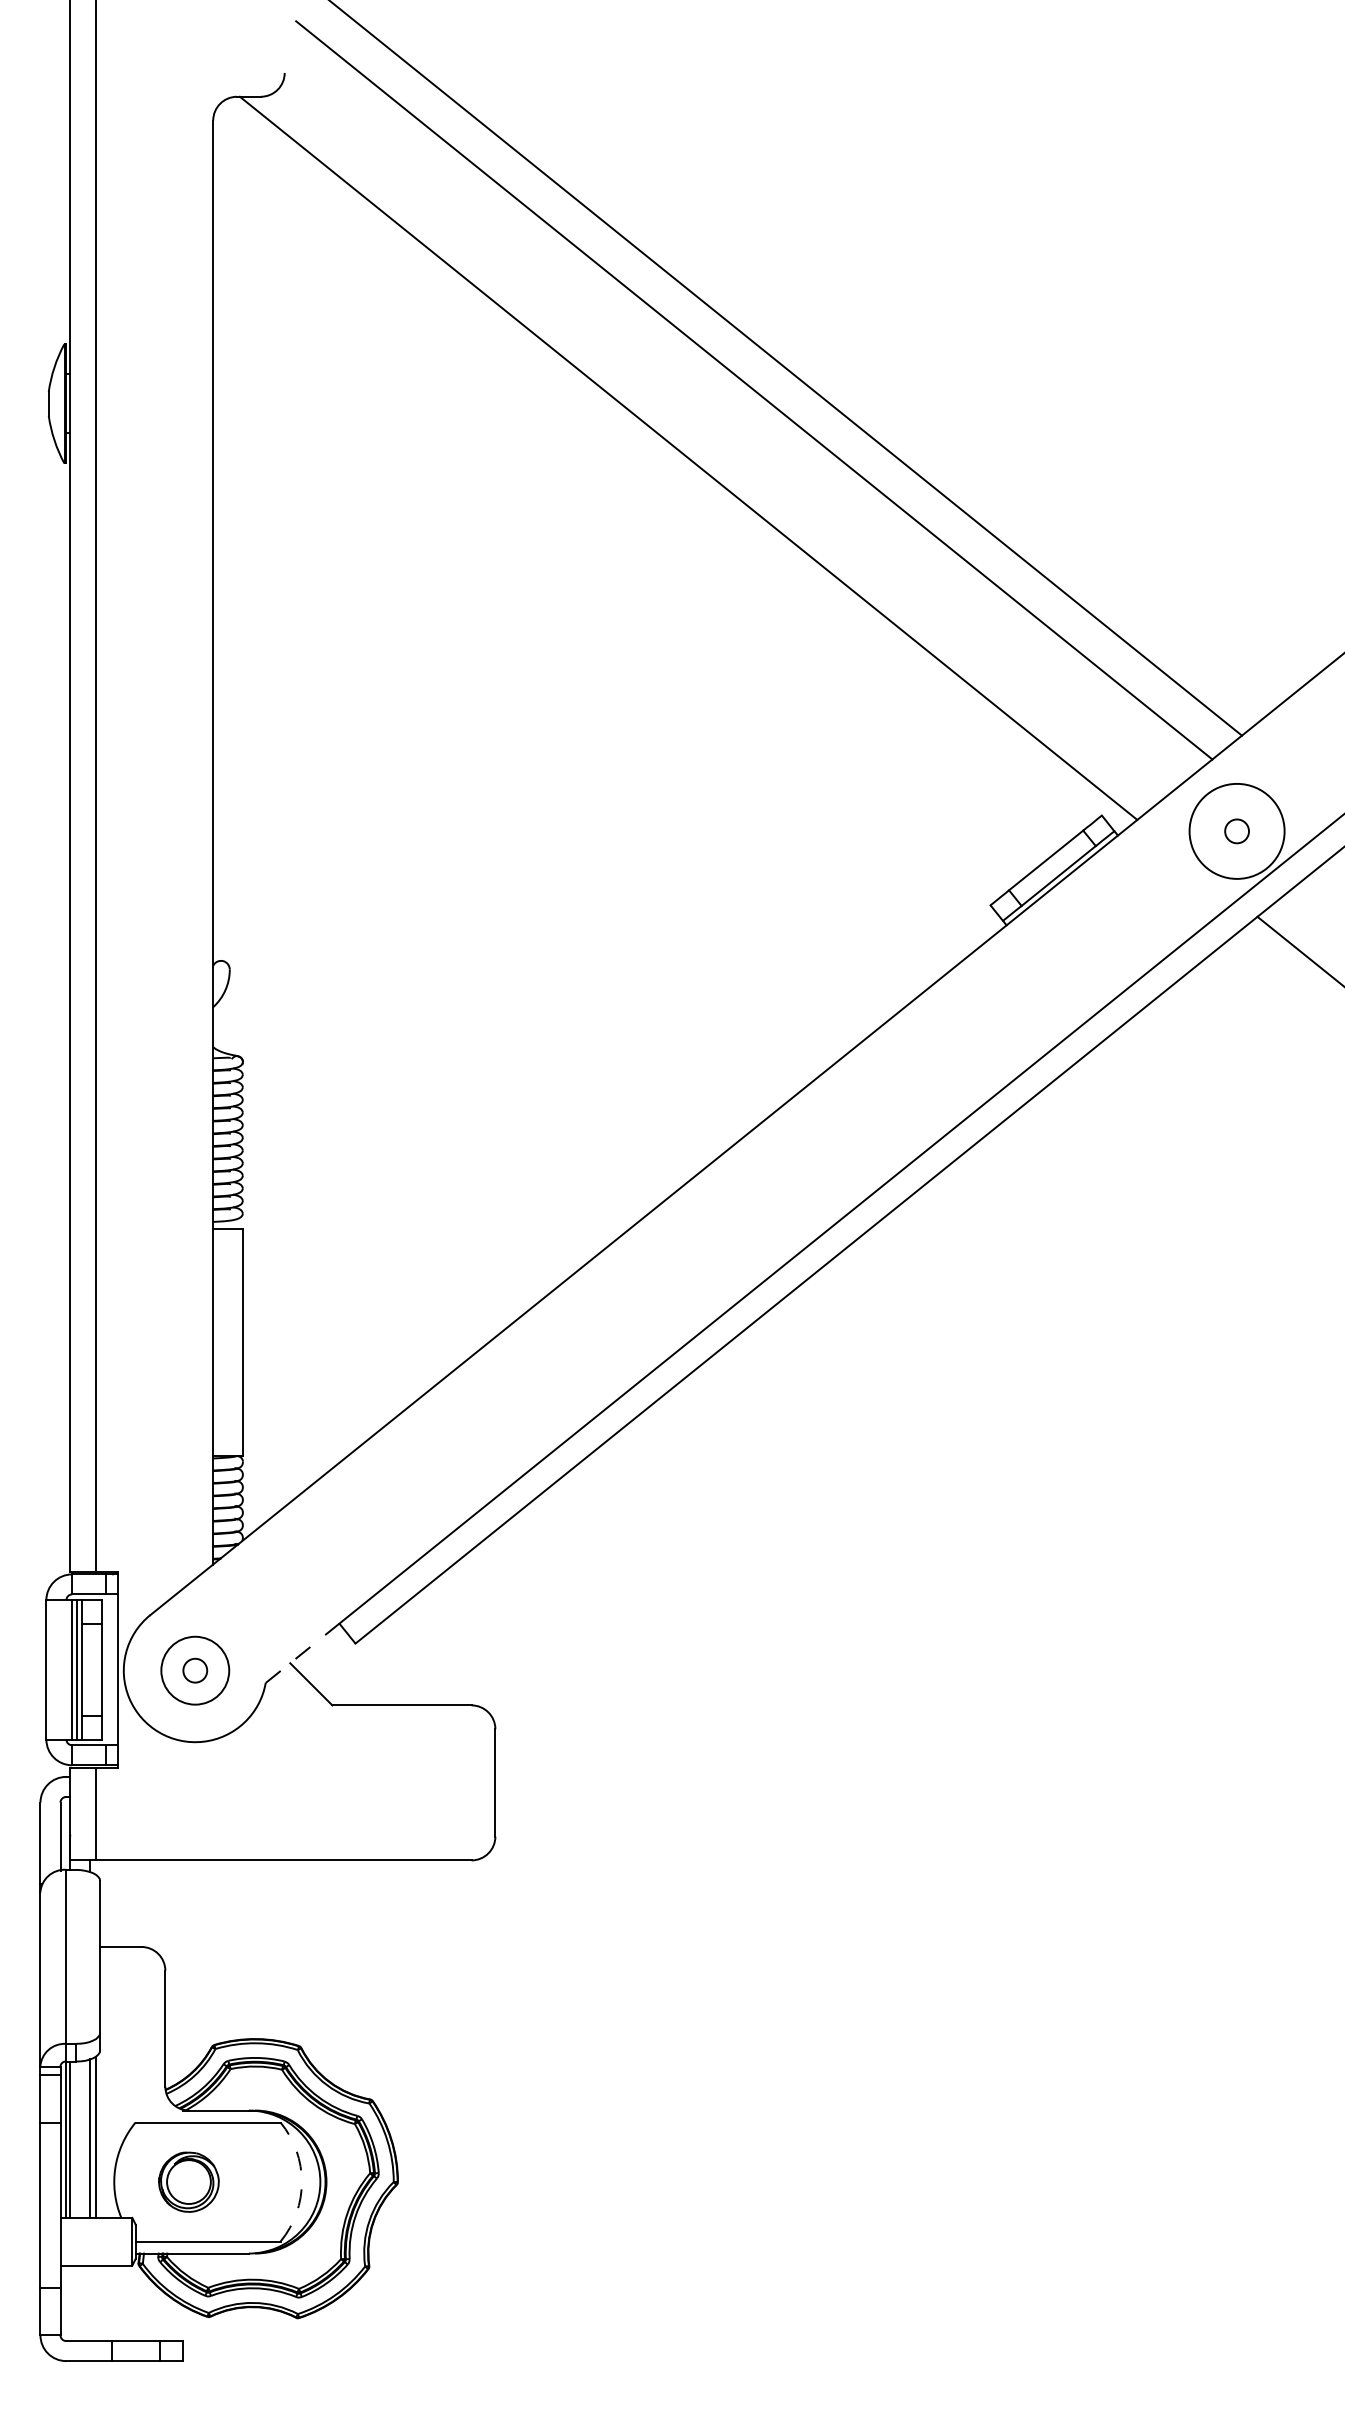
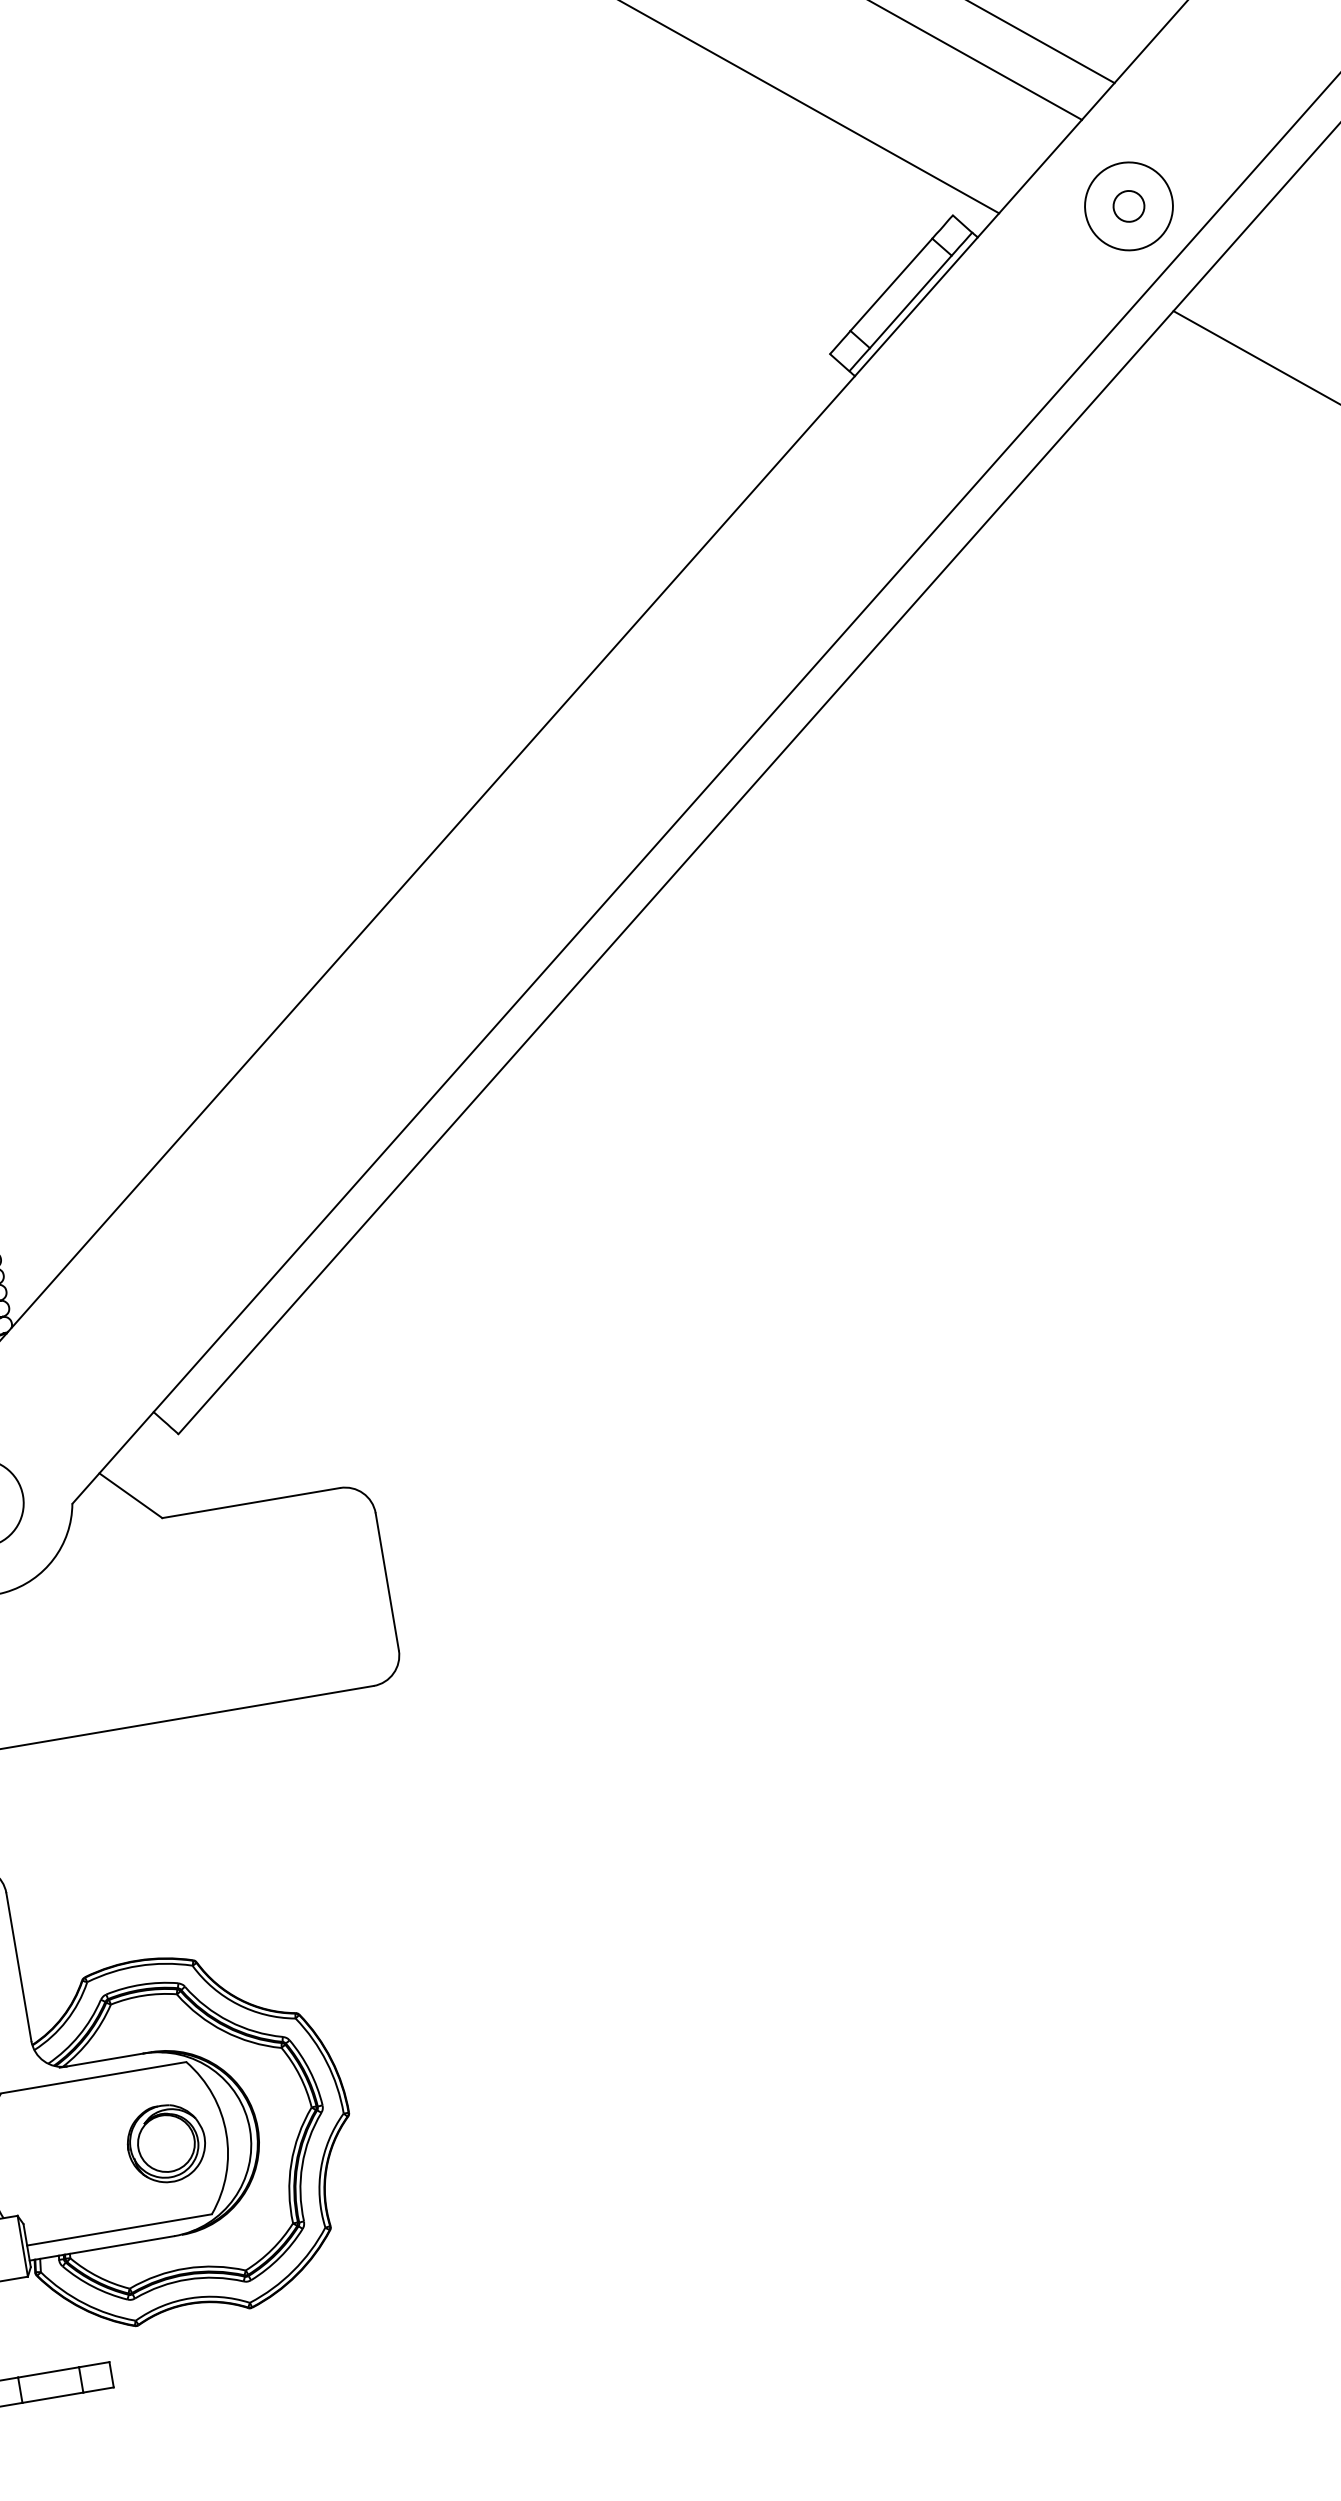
circle: (1237, 831) -> (1129, 206), size x0.71
line: (303, 1652) -> (114, 1456), dashed -> solid
part: (188, 2181) -> (165, 2142), moved
arc: (301, 2182) -> (225, 2134), dashed -> solid

